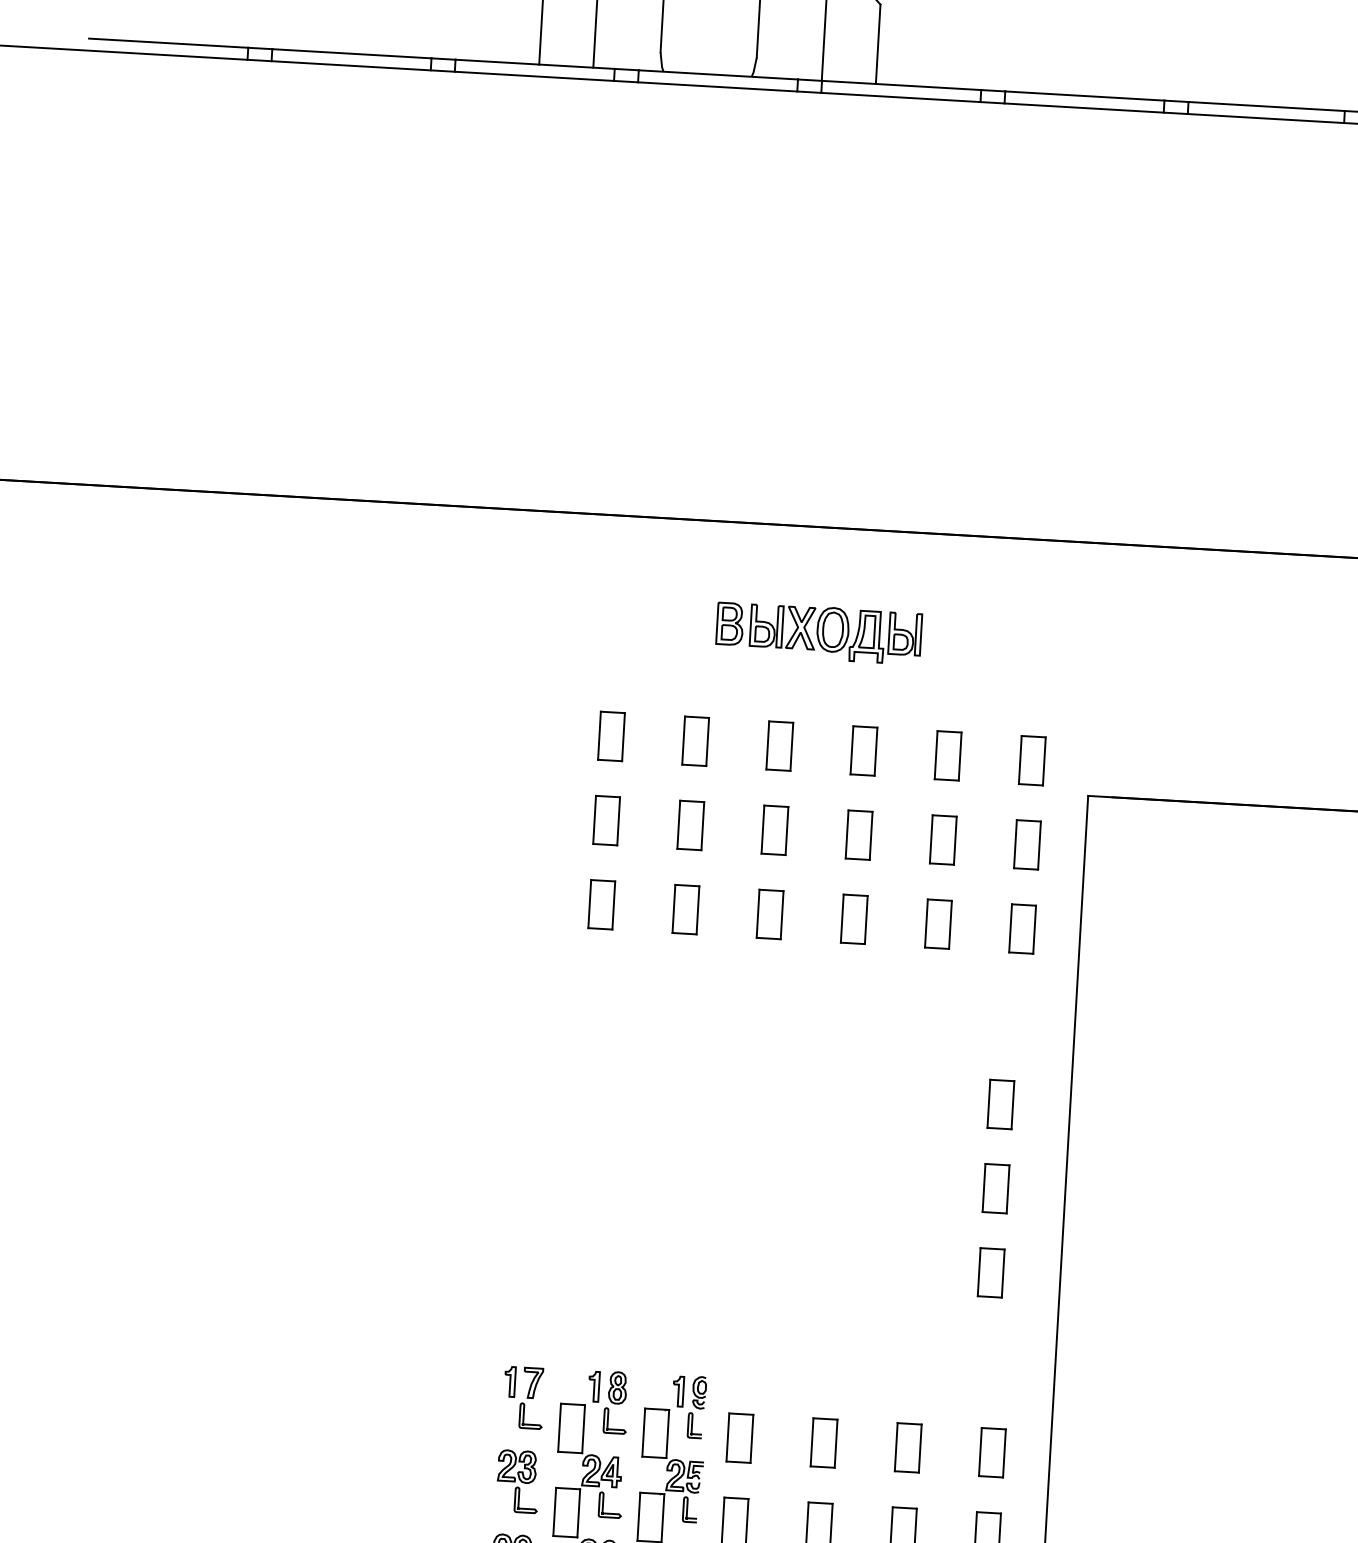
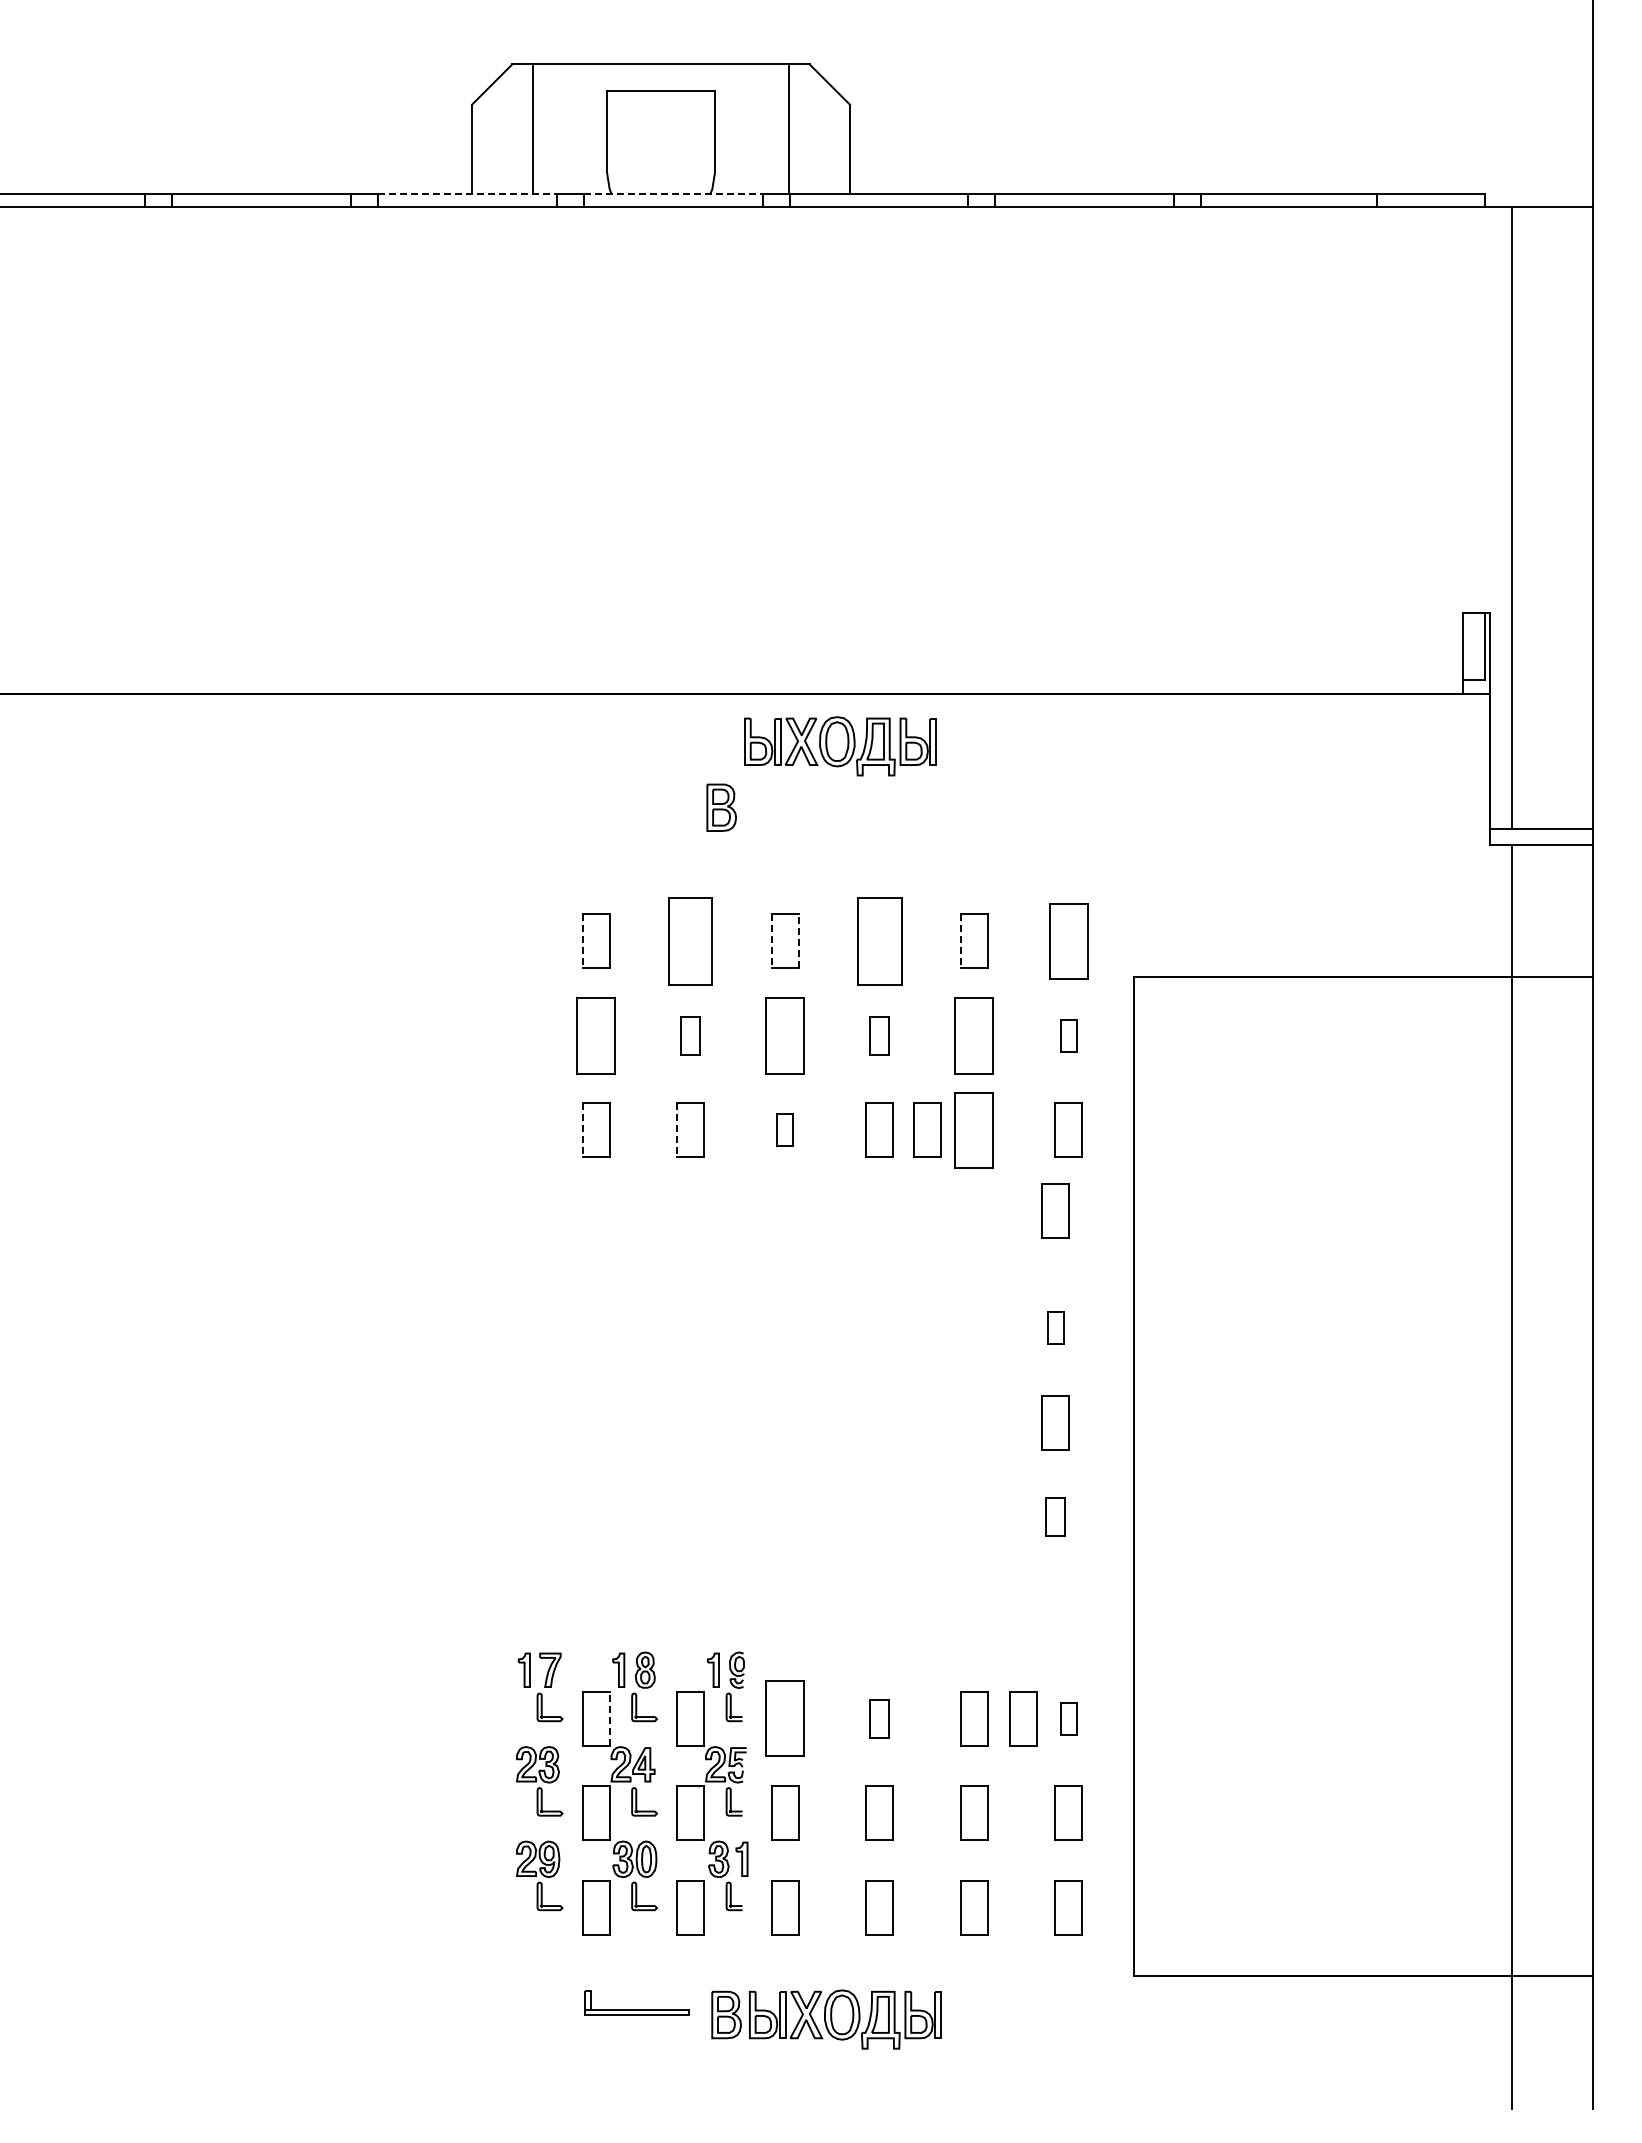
line: (535, 63) -> (467, 193), solid -> dashed
line: (718, 74) -> (673, 193), solid -> dashed
part: (835, 634) -> (840, 746), moved
line: (599, 735) -> (582, 941), solid -> dashed
part: (695, 740) -> (690, 940), size x1.6
line: (767, 745) -> (771, 941), solid -> dashed
line: (791, 746) -> (798, 940), solid -> dashed
part: (863, 750) -> (879, 940), size x1.6
line: (935, 755) -> (960, 941), solid -> dashed
part: (1032, 759) -> (1068, 940), size x1.4
part: (606, 820) -> (596, 1035), size x1.4
part: (690, 825) -> (690, 1035), size x0.7
part: (775, 830) -> (785, 1035), size x1.4
part: (858, 834) -> (879, 1035), size x0.7
part: (943, 839) -> (974, 1035), size x1.4
part: (1027, 844) -> (1068, 1035), size x0.6
line: (589, 904) -> (582, 1130), solid -> dashed
line: (674, 909) -> (677, 1130), solid -> dashed
part: (770, 913) -> (785, 1129), size x0.6
part: (896, 921) -> (927, 1129), added
part: (938, 923) -> (974, 1129), size x1.4
part: (1006, 999) -> (1055, 1210), added
part: (1000, 1103) -> (1055, 1327), size x0.6
part: (990, 1272) -> (1055, 1516), size x0.7
line: (583, 1429) -> (609, 1718), solid -> dashed
part: (740, 1438) -> (785, 1718), size x1.4
part: (823, 1443) -> (879, 1718), size x0.7
part: (952, 1450) -> (1023, 1718), added
part: (992, 1452) -> (1068, 1718), size x0.6

